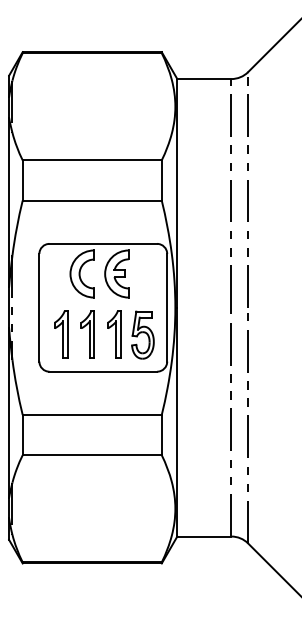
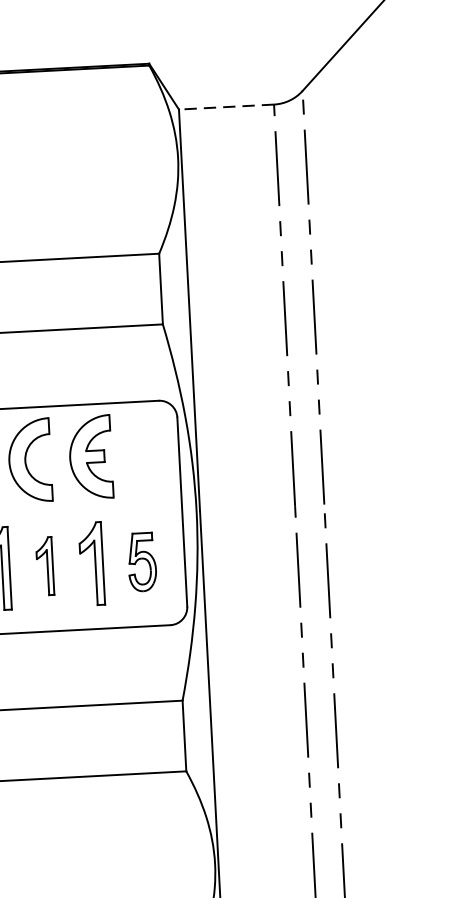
line: (203, 79) -> (224, 107), solid -> dashed
part: (87, 334) -> (44, 566), size x0.7
part: (142, 334) -> (141, 561), size x0.7

